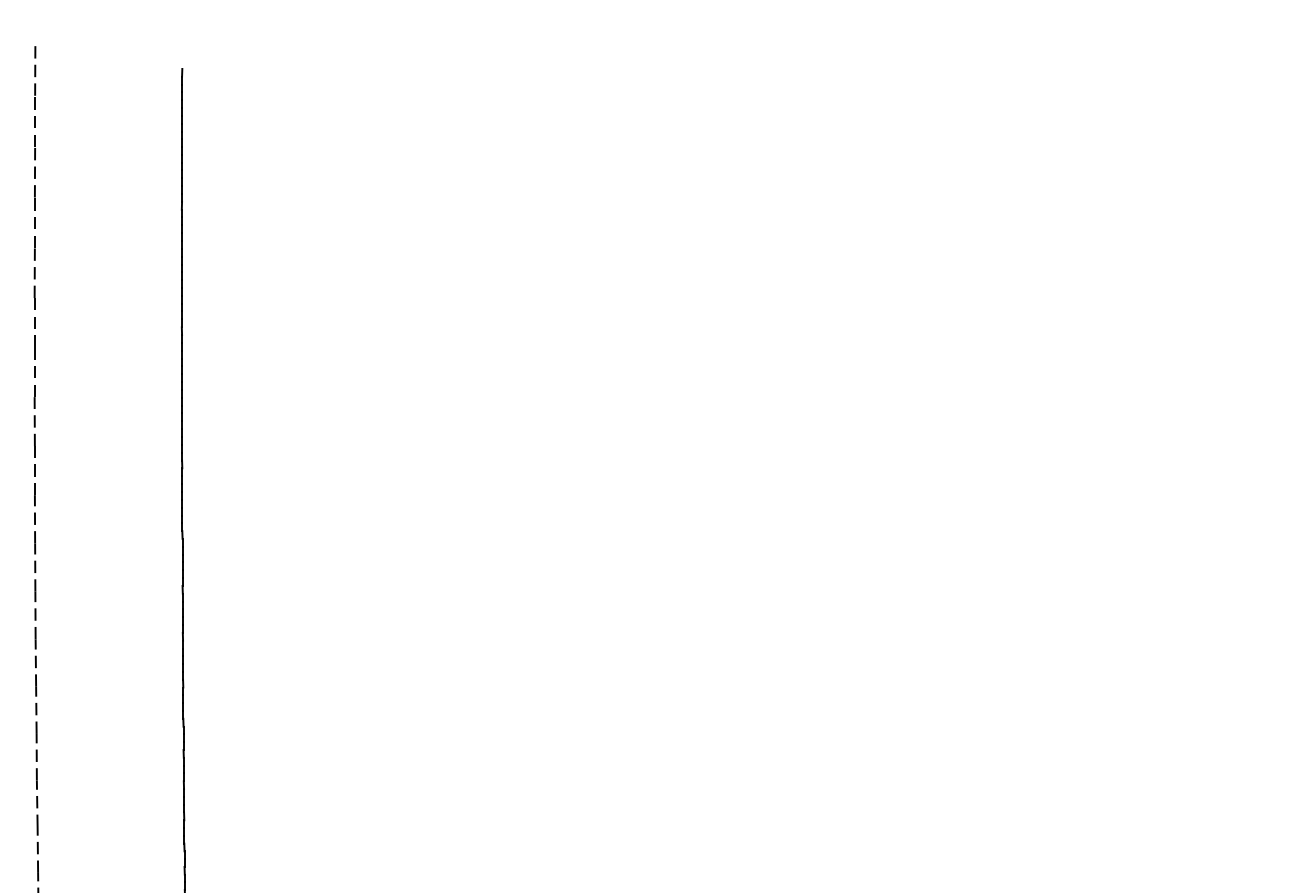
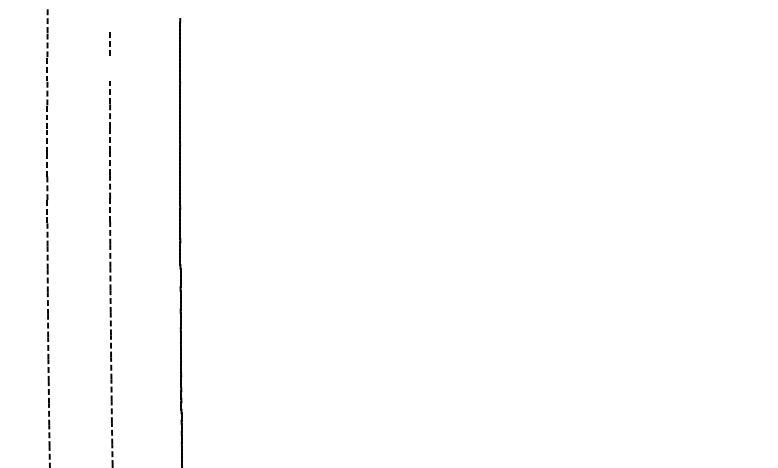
line: (35, 70) -> (110, 19), removed
line: (35, 173) -> (110, 68), removed

